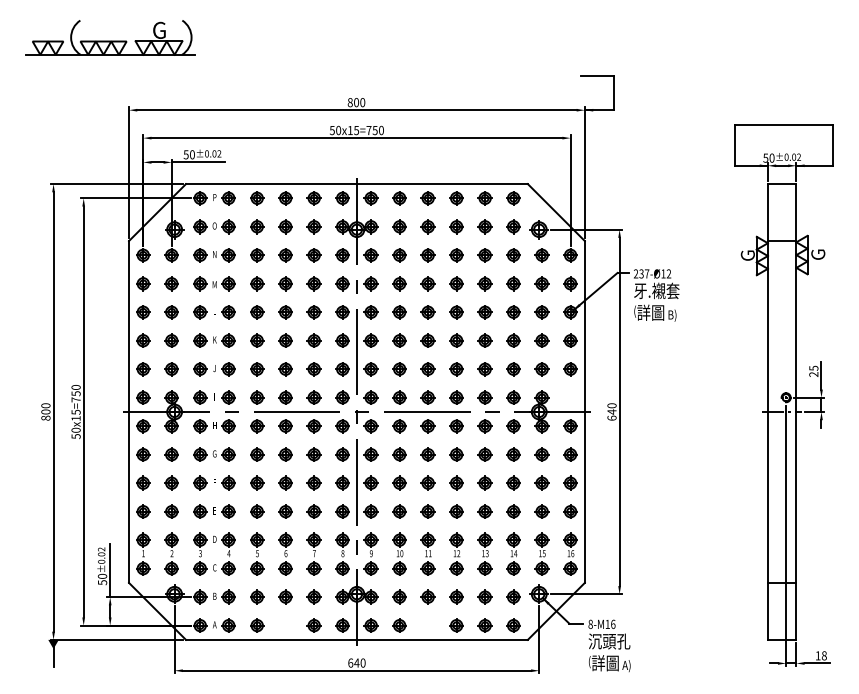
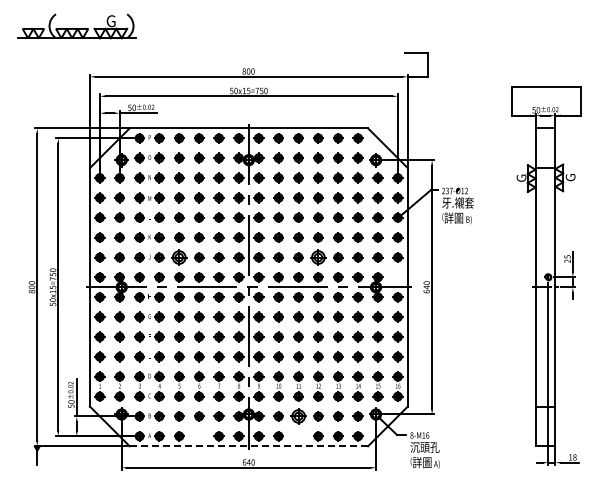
part: (257, 369) -> (179, 257), size x1.6
part: (456, 369) -> (318, 257), size x1.6
part: (428, 597) -> (298, 416), size x1.6
line: (357, 640) -> (249, 446), solid -> dashed

